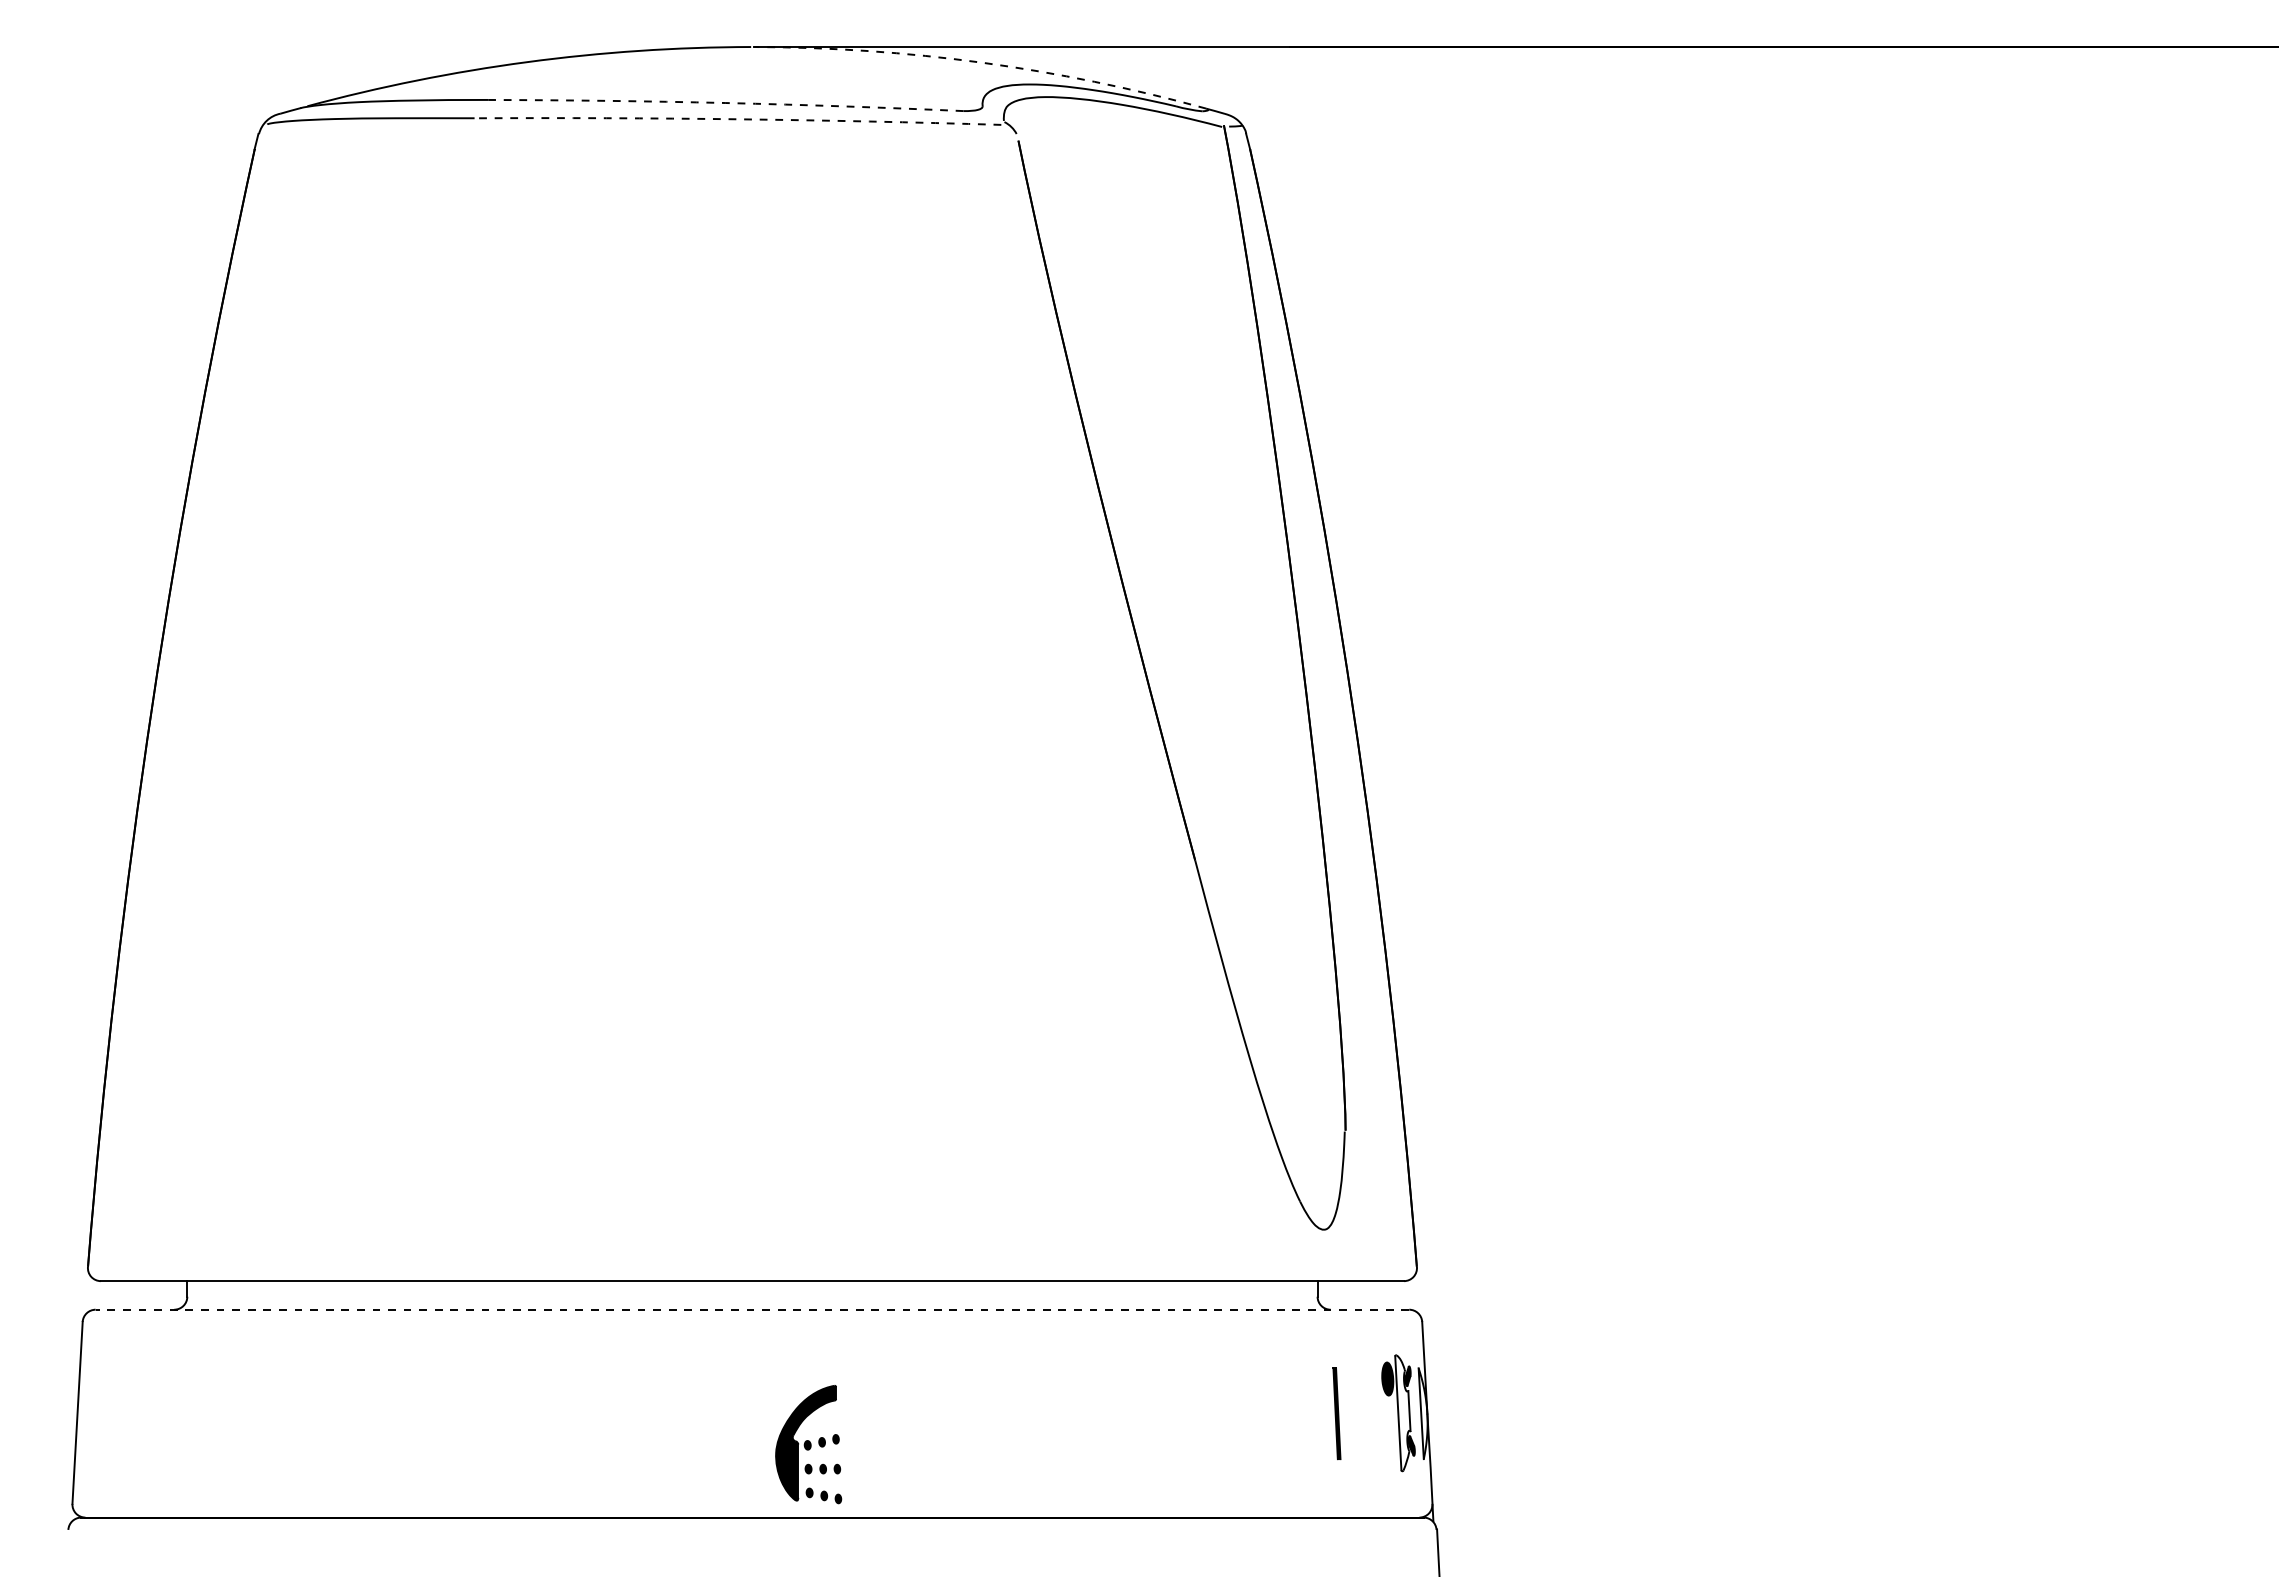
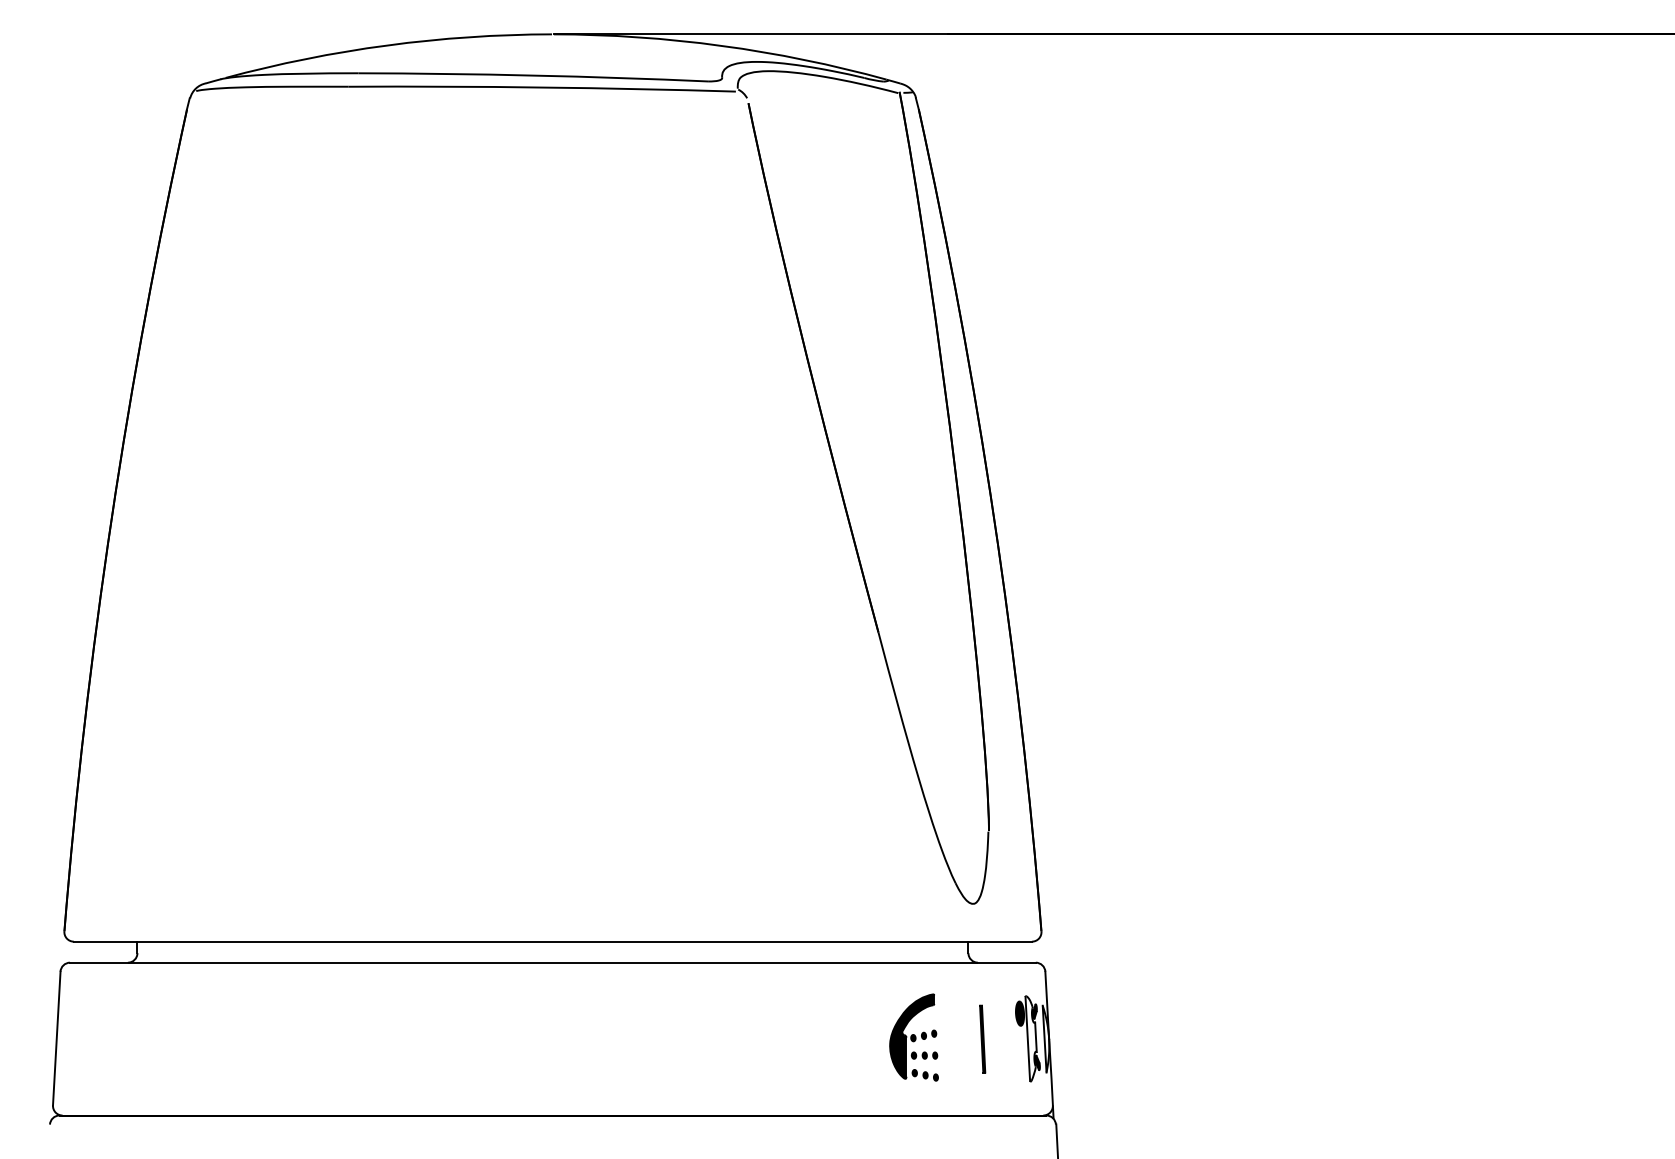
arc: (981, 62) -> (721, 45), dashed -> solid
arc: (725, 103) -> (533, 75), dashed -> solid
arc: (737, 119) -> (541, 87), dashed -> solid
line: (752, 1309) -> (552, 962), dashed -> solid
part: (808, 1444) -> (913, 1037), moved

